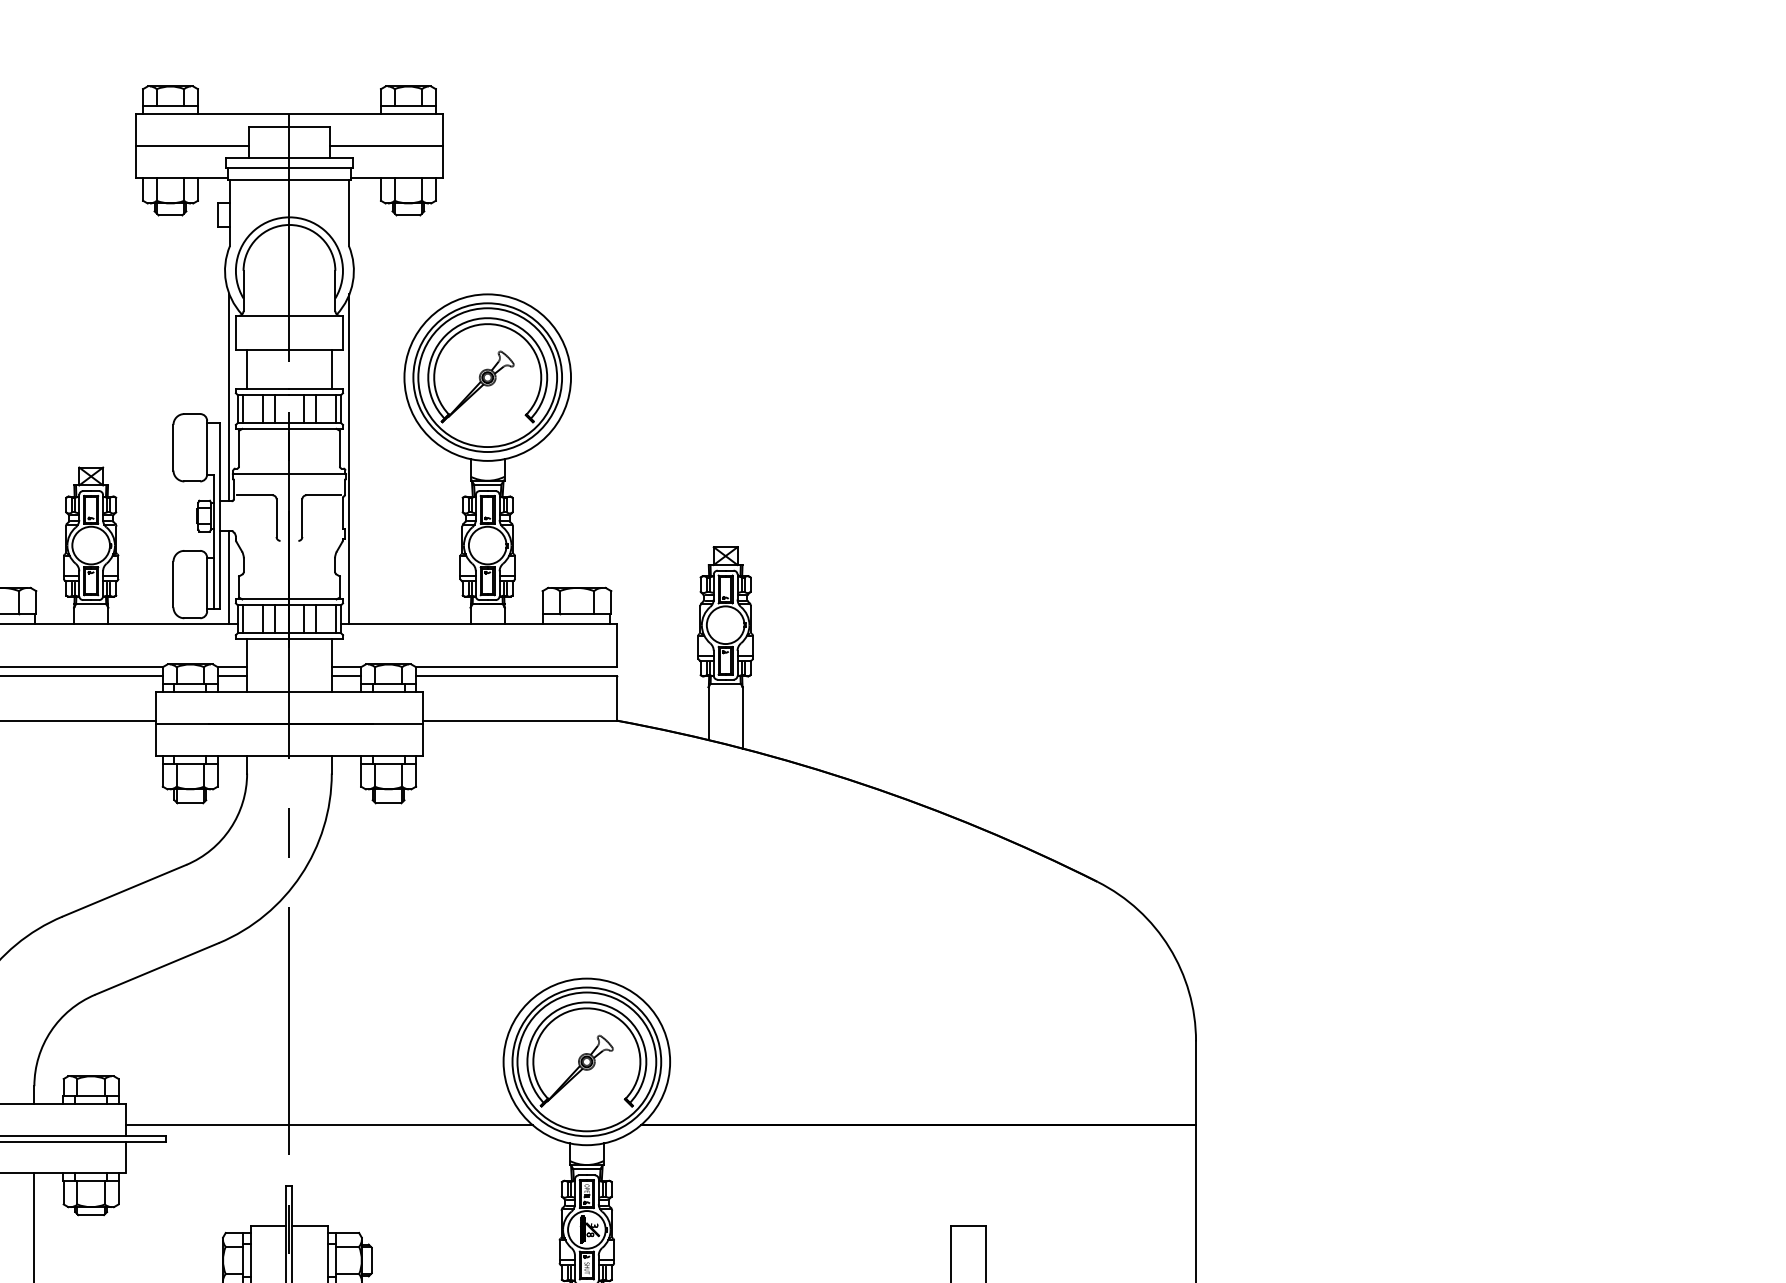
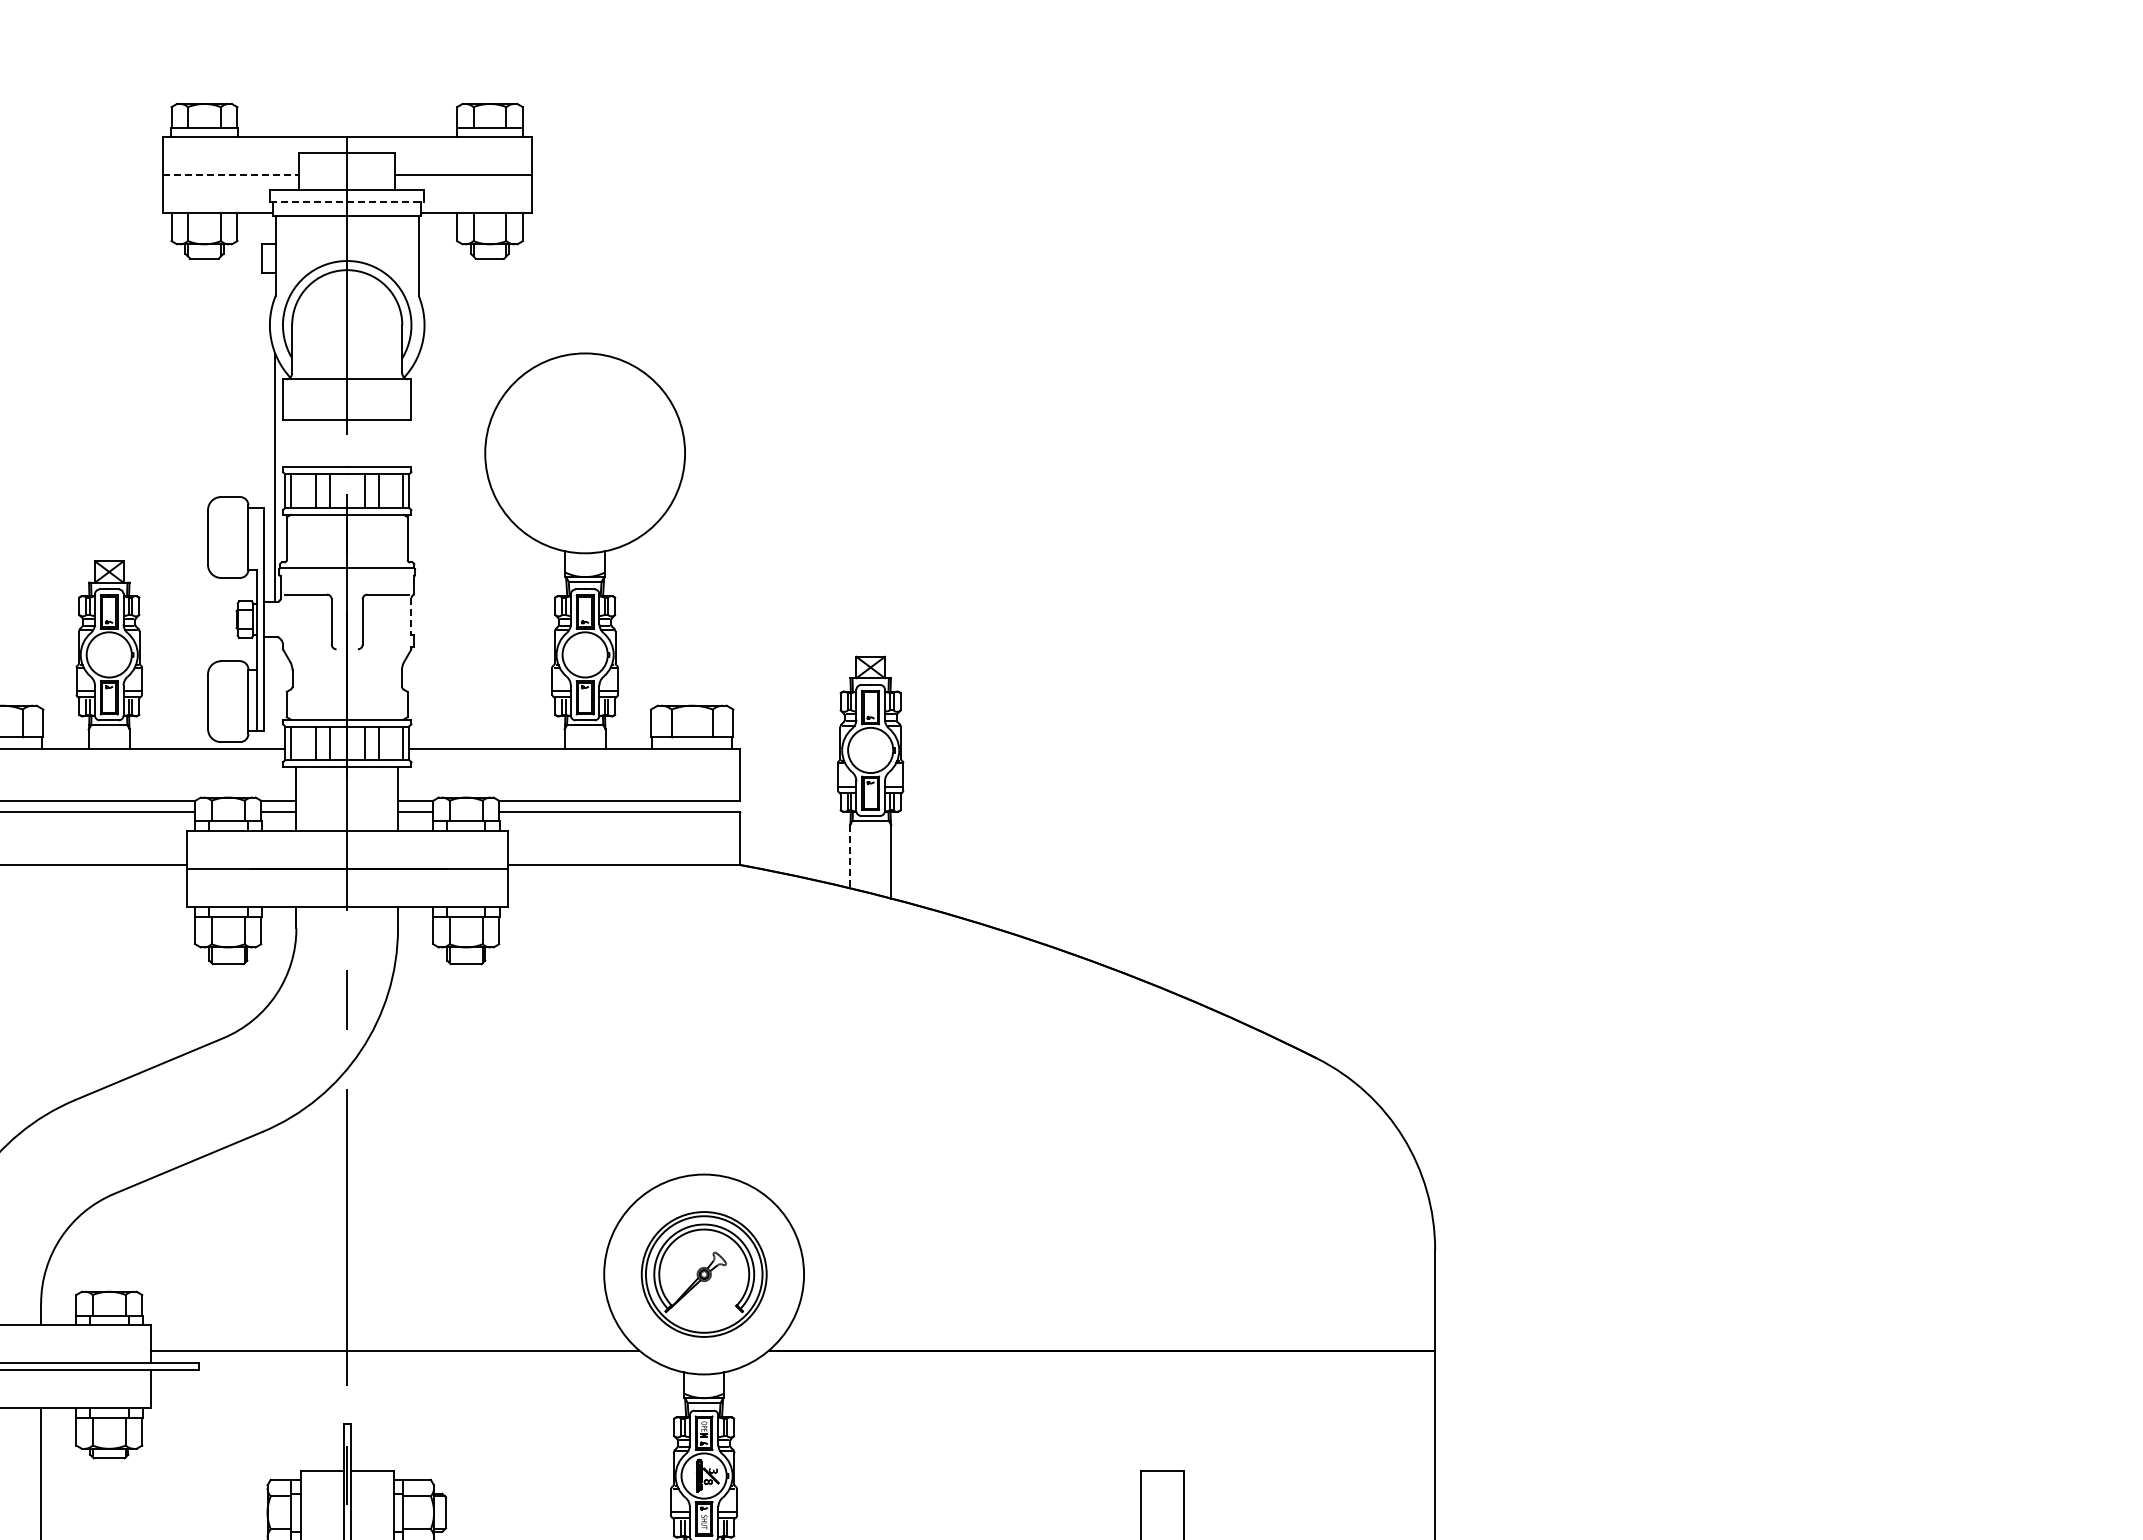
line: (193, 146) -> (231, 175), solid -> dashed
line: (289, 167) -> (347, 201), solid -> dashed
line: (247, 369) -> (296, 443), removed
line: (332, 369) -> (398, 443), removed
part: (488, 377) -> (585, 453), removed
line: (349, 458) -> (419, 550), removed
line: (343, 513) -> (411, 616), solid -> dashed
line: (229, 576) -> (275, 692), removed
line: (708, 713) -> (850, 856), solid -> dashed
part: (587, 1061) -> (704, 1274), size x0.7

